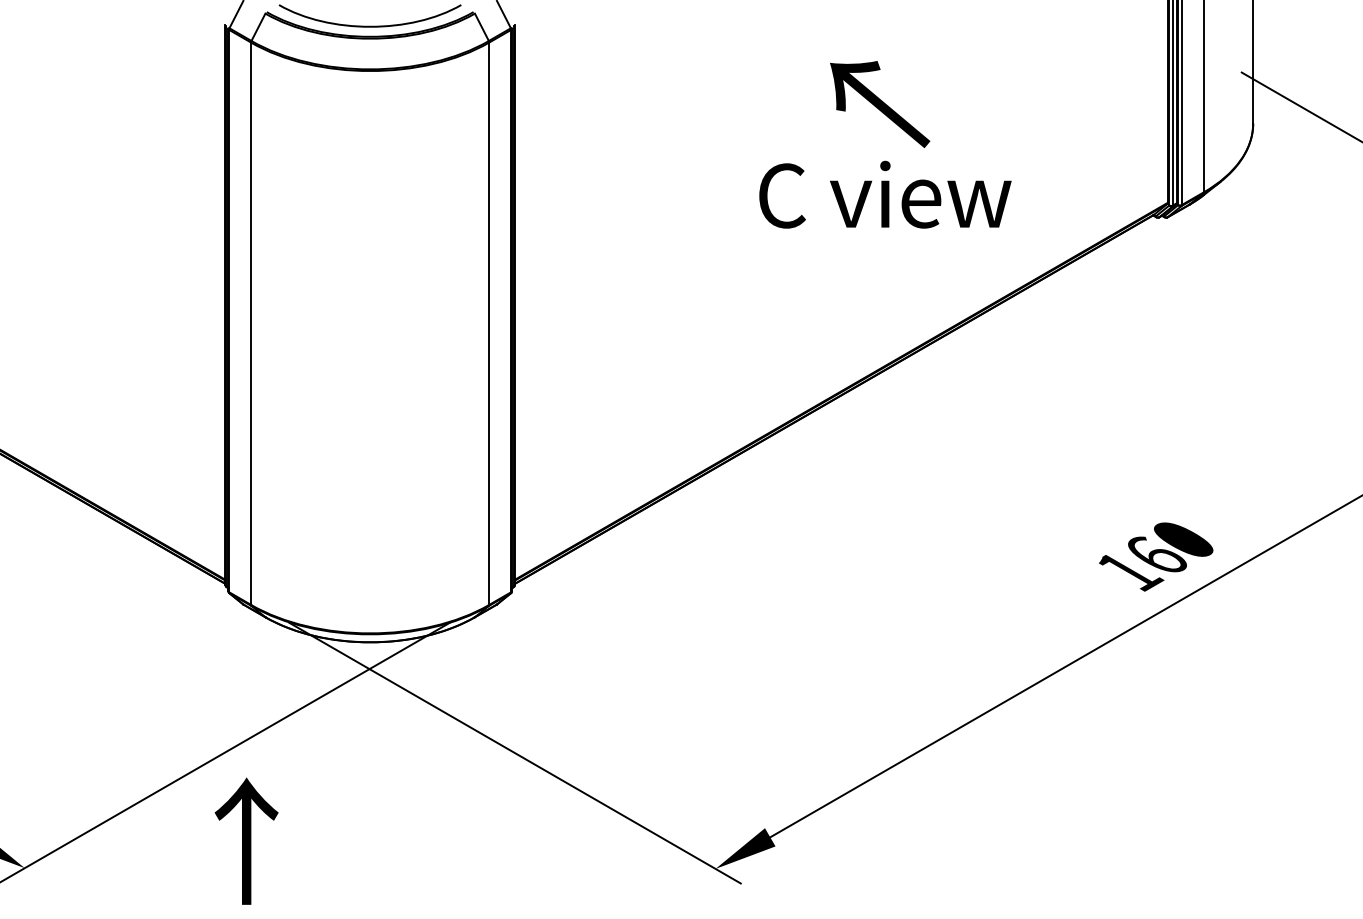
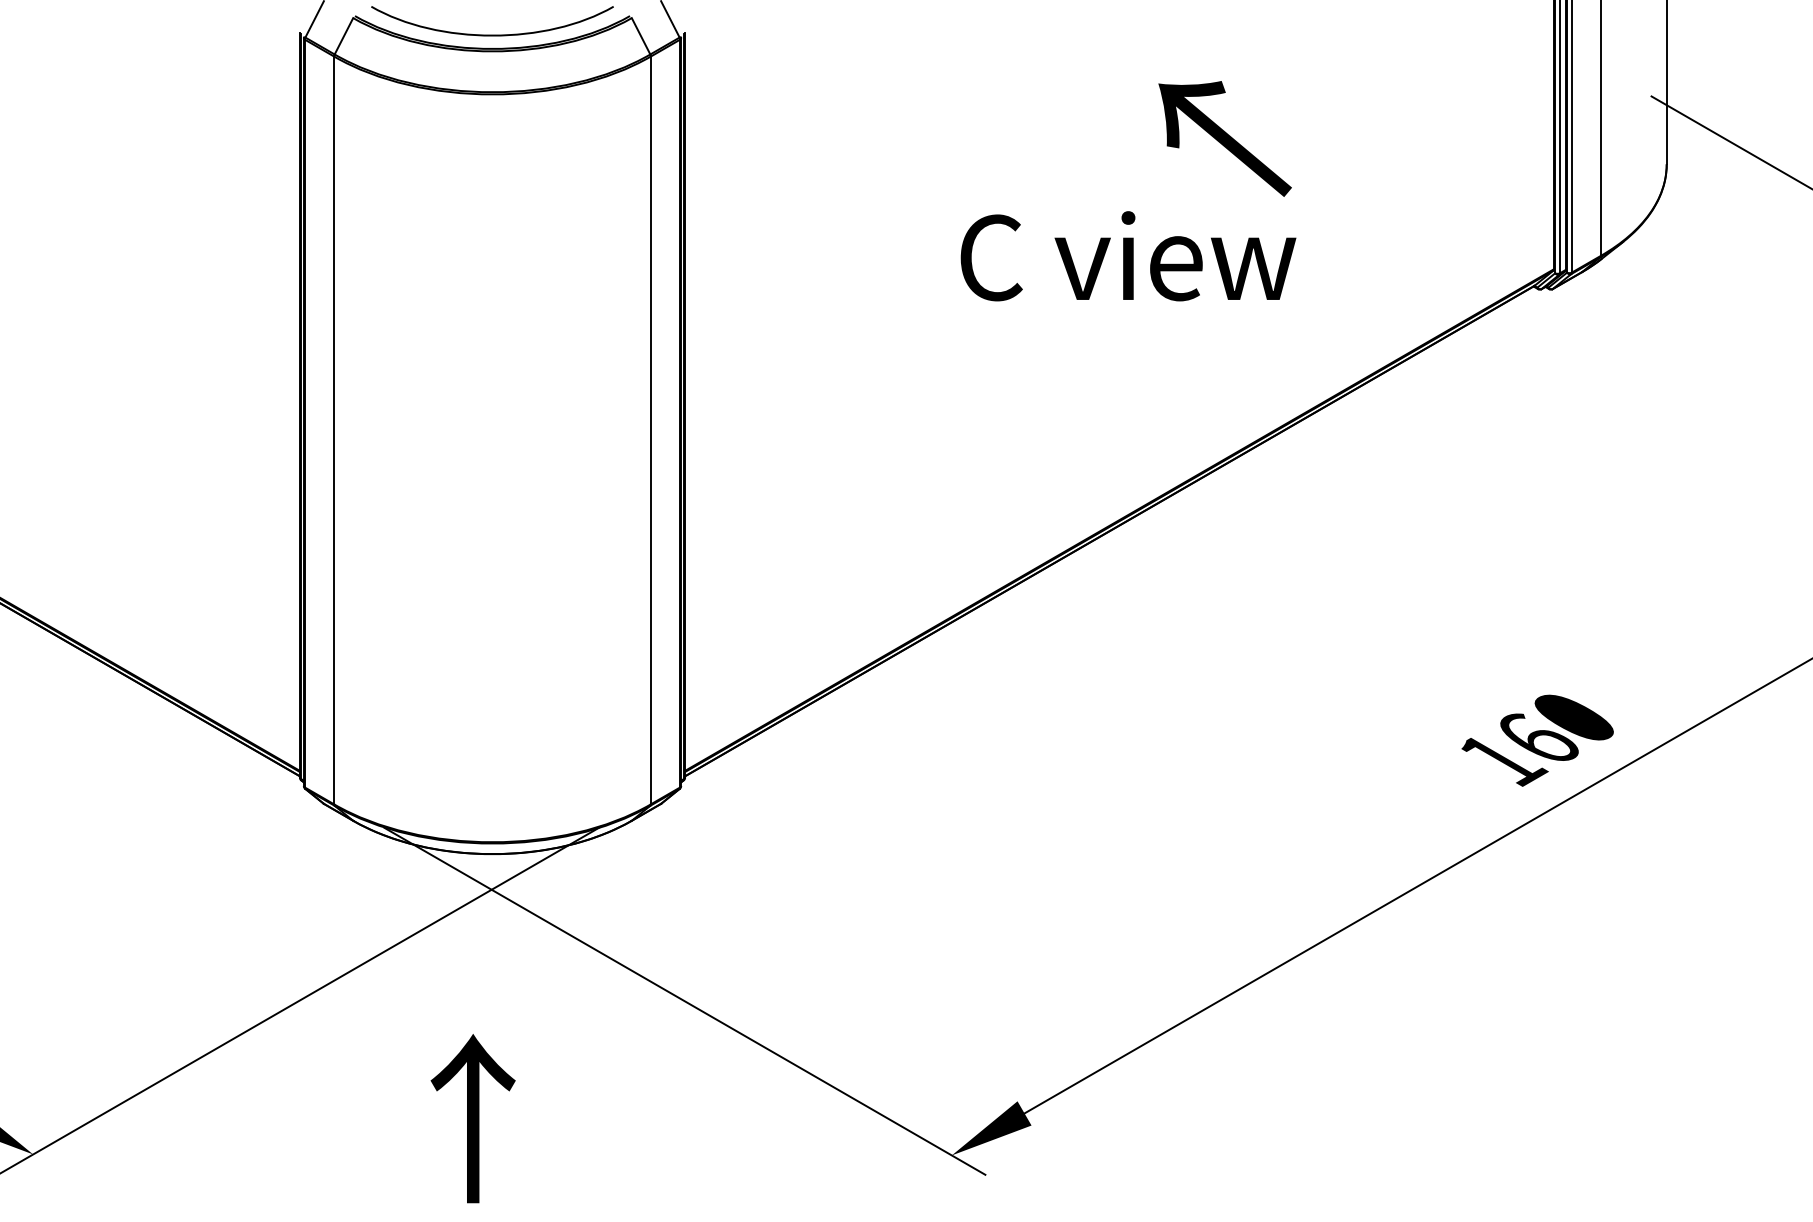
text: (880, 104) -> (1225, 138), moved
text: (885, 194) -> (1128, 255), moved
text: (246, 840) -> (472, 1117), moved

